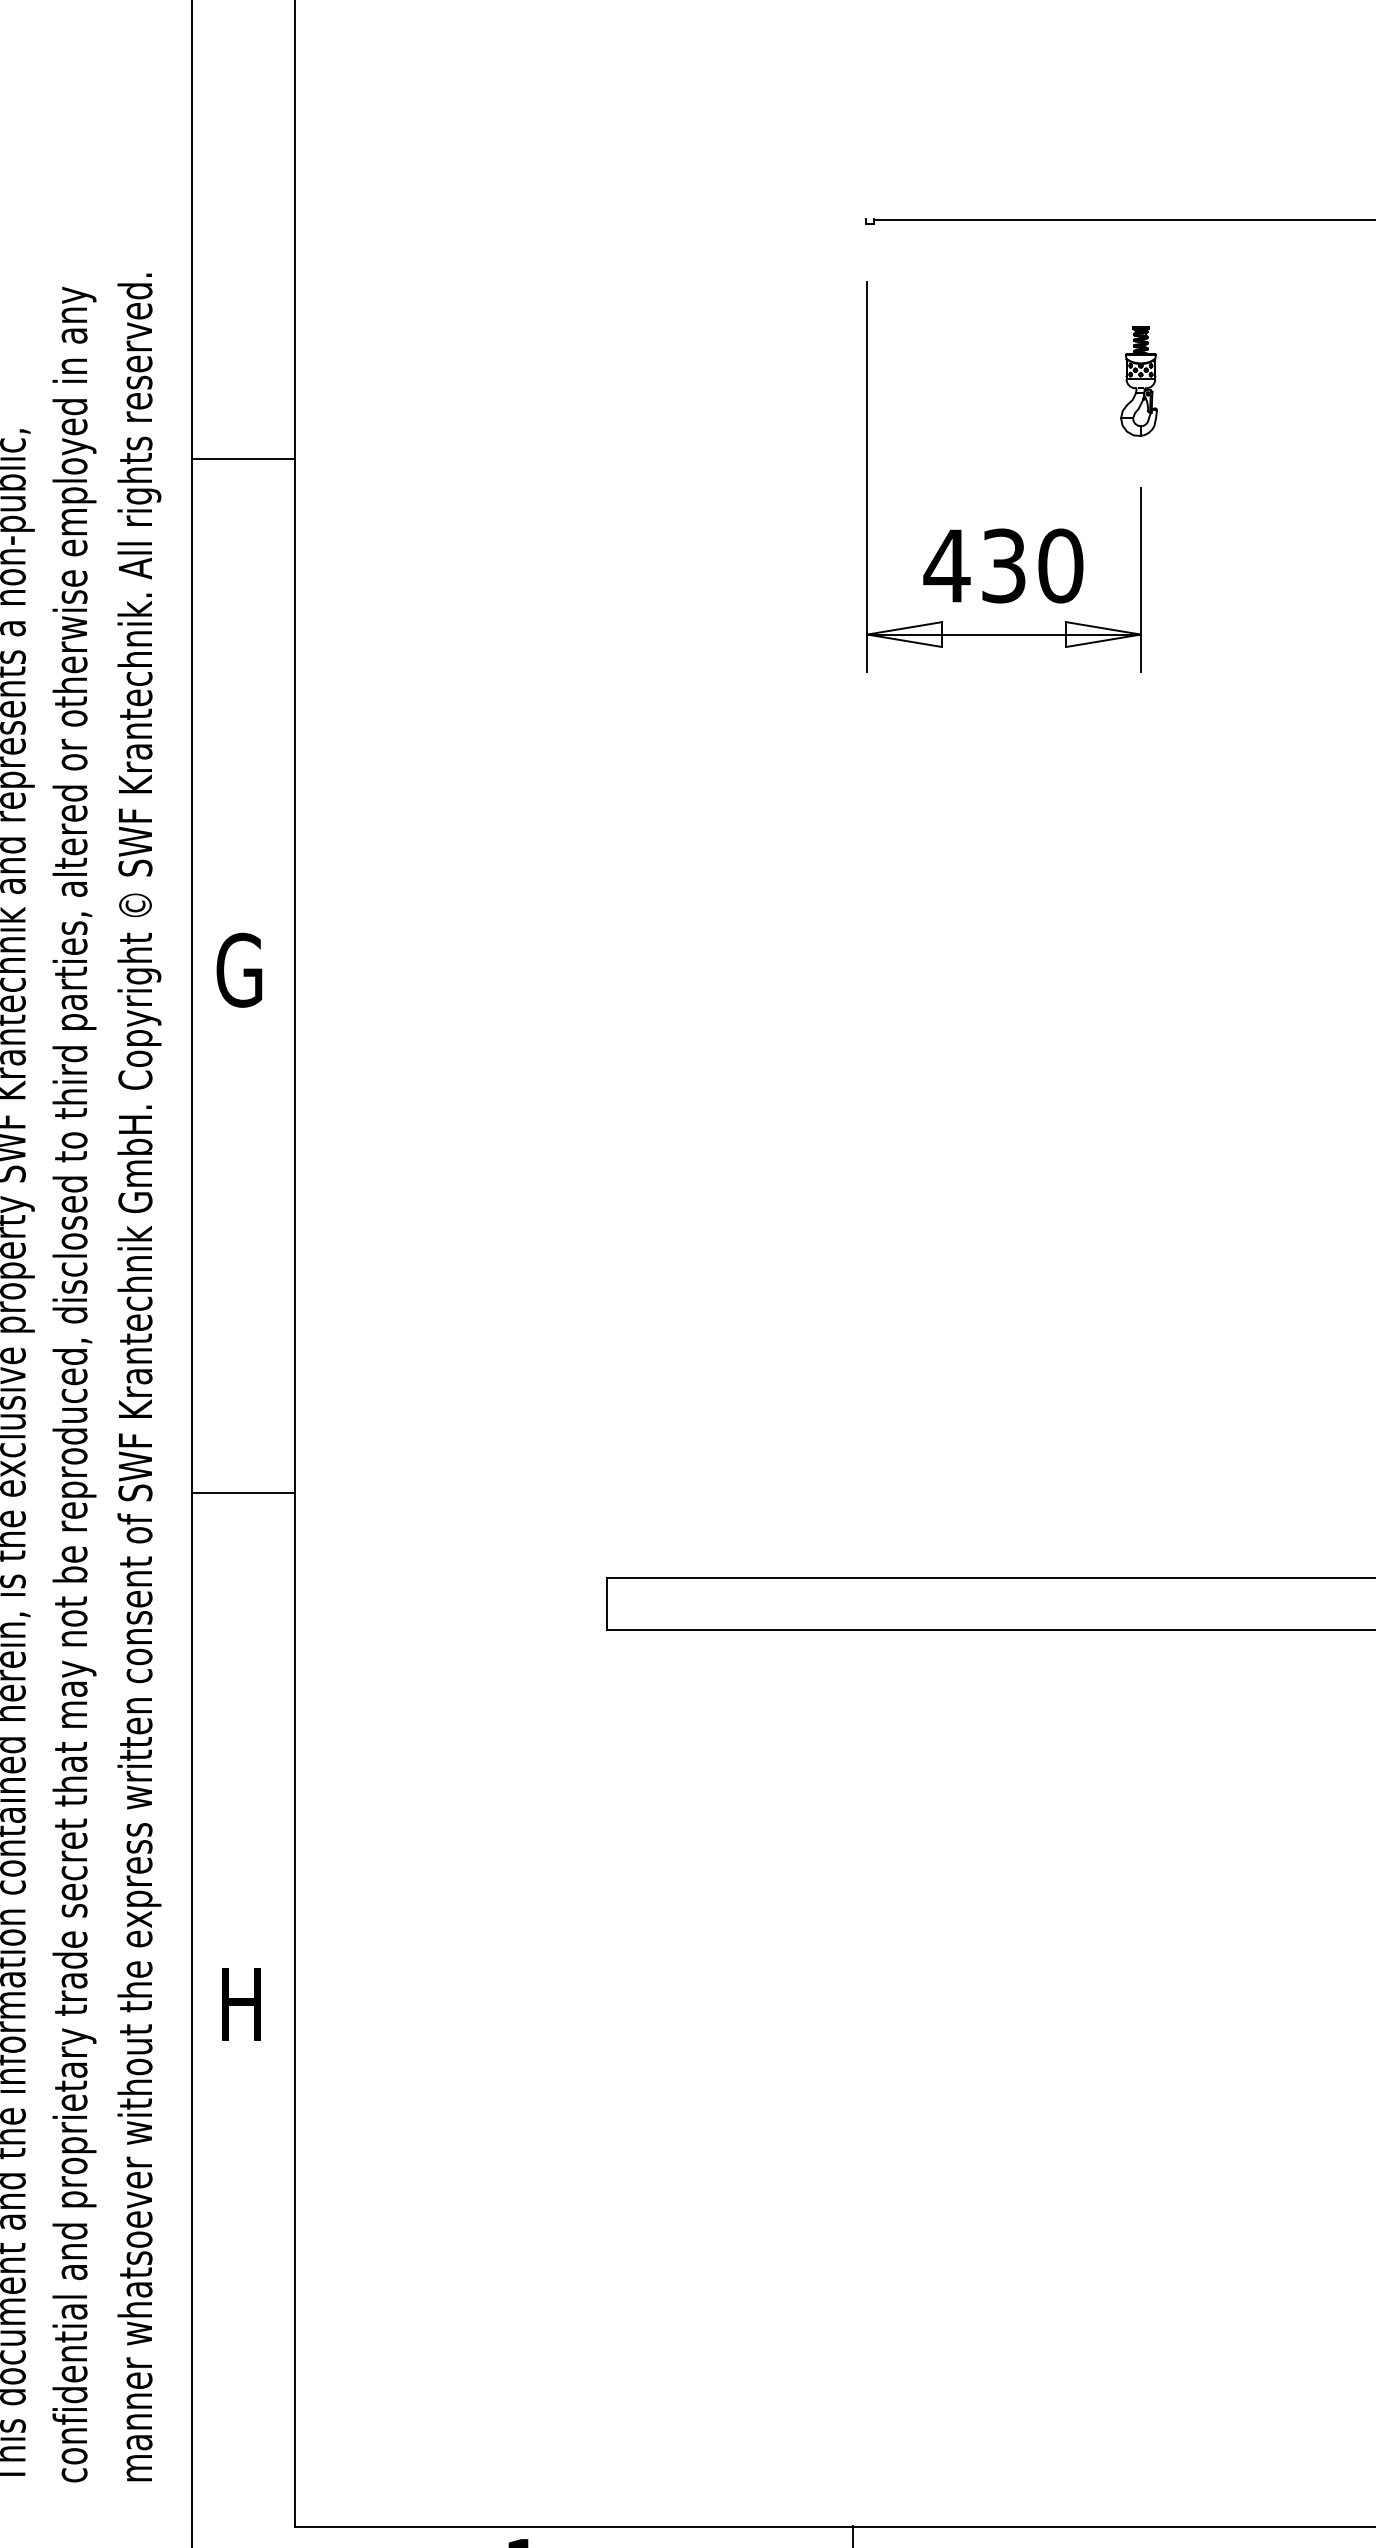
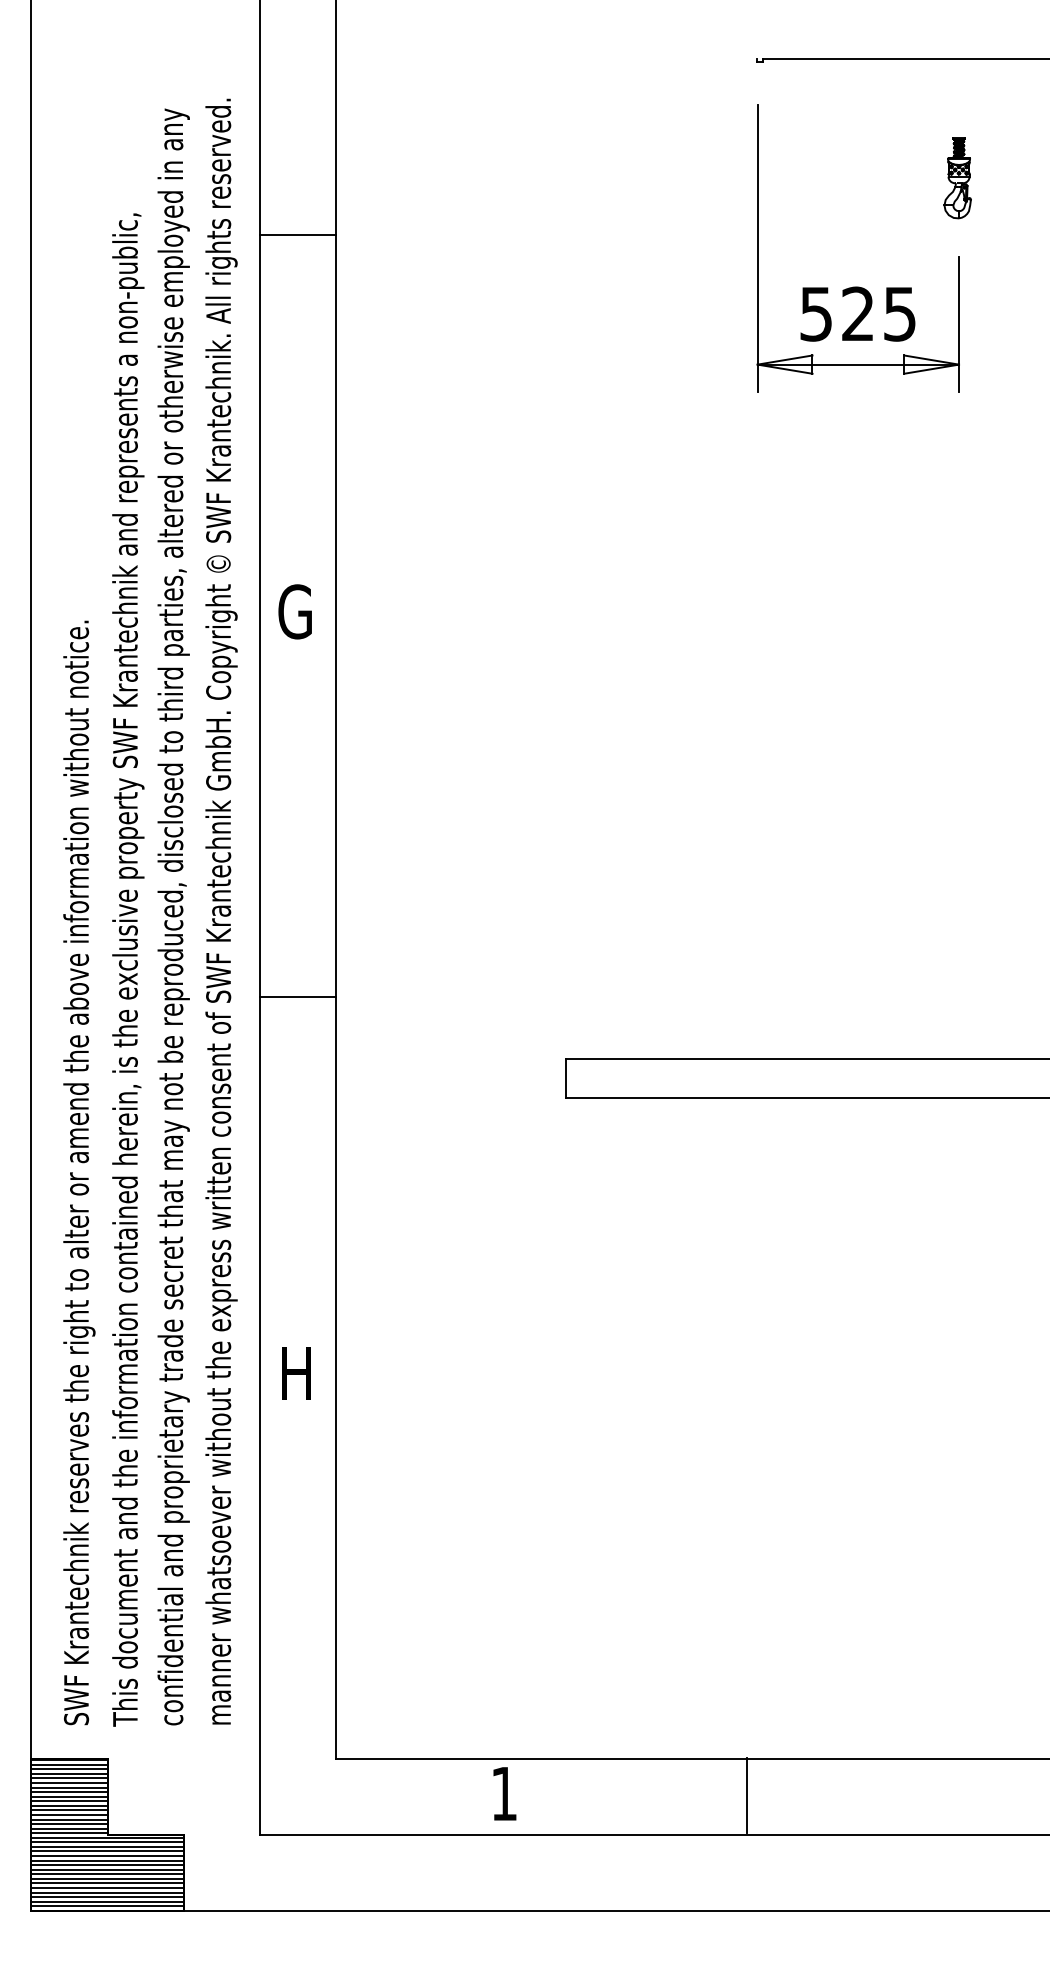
text: (1002, 565) -> (857, 313), 430 -> 525

